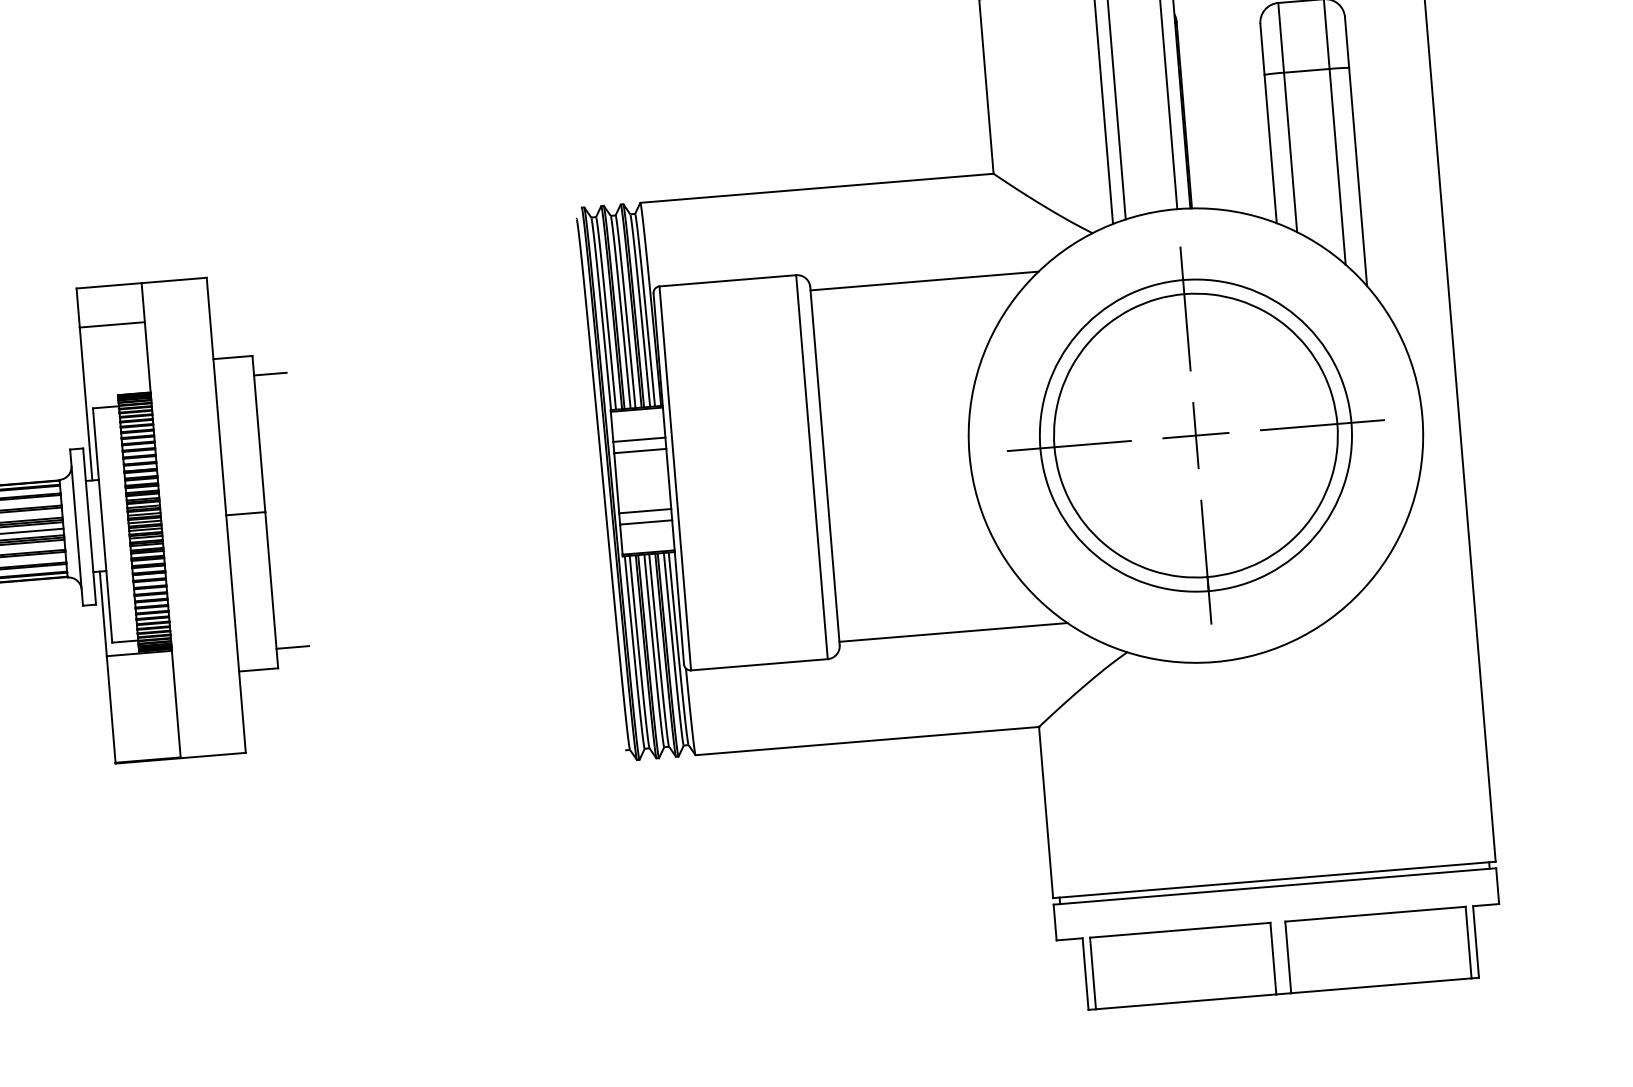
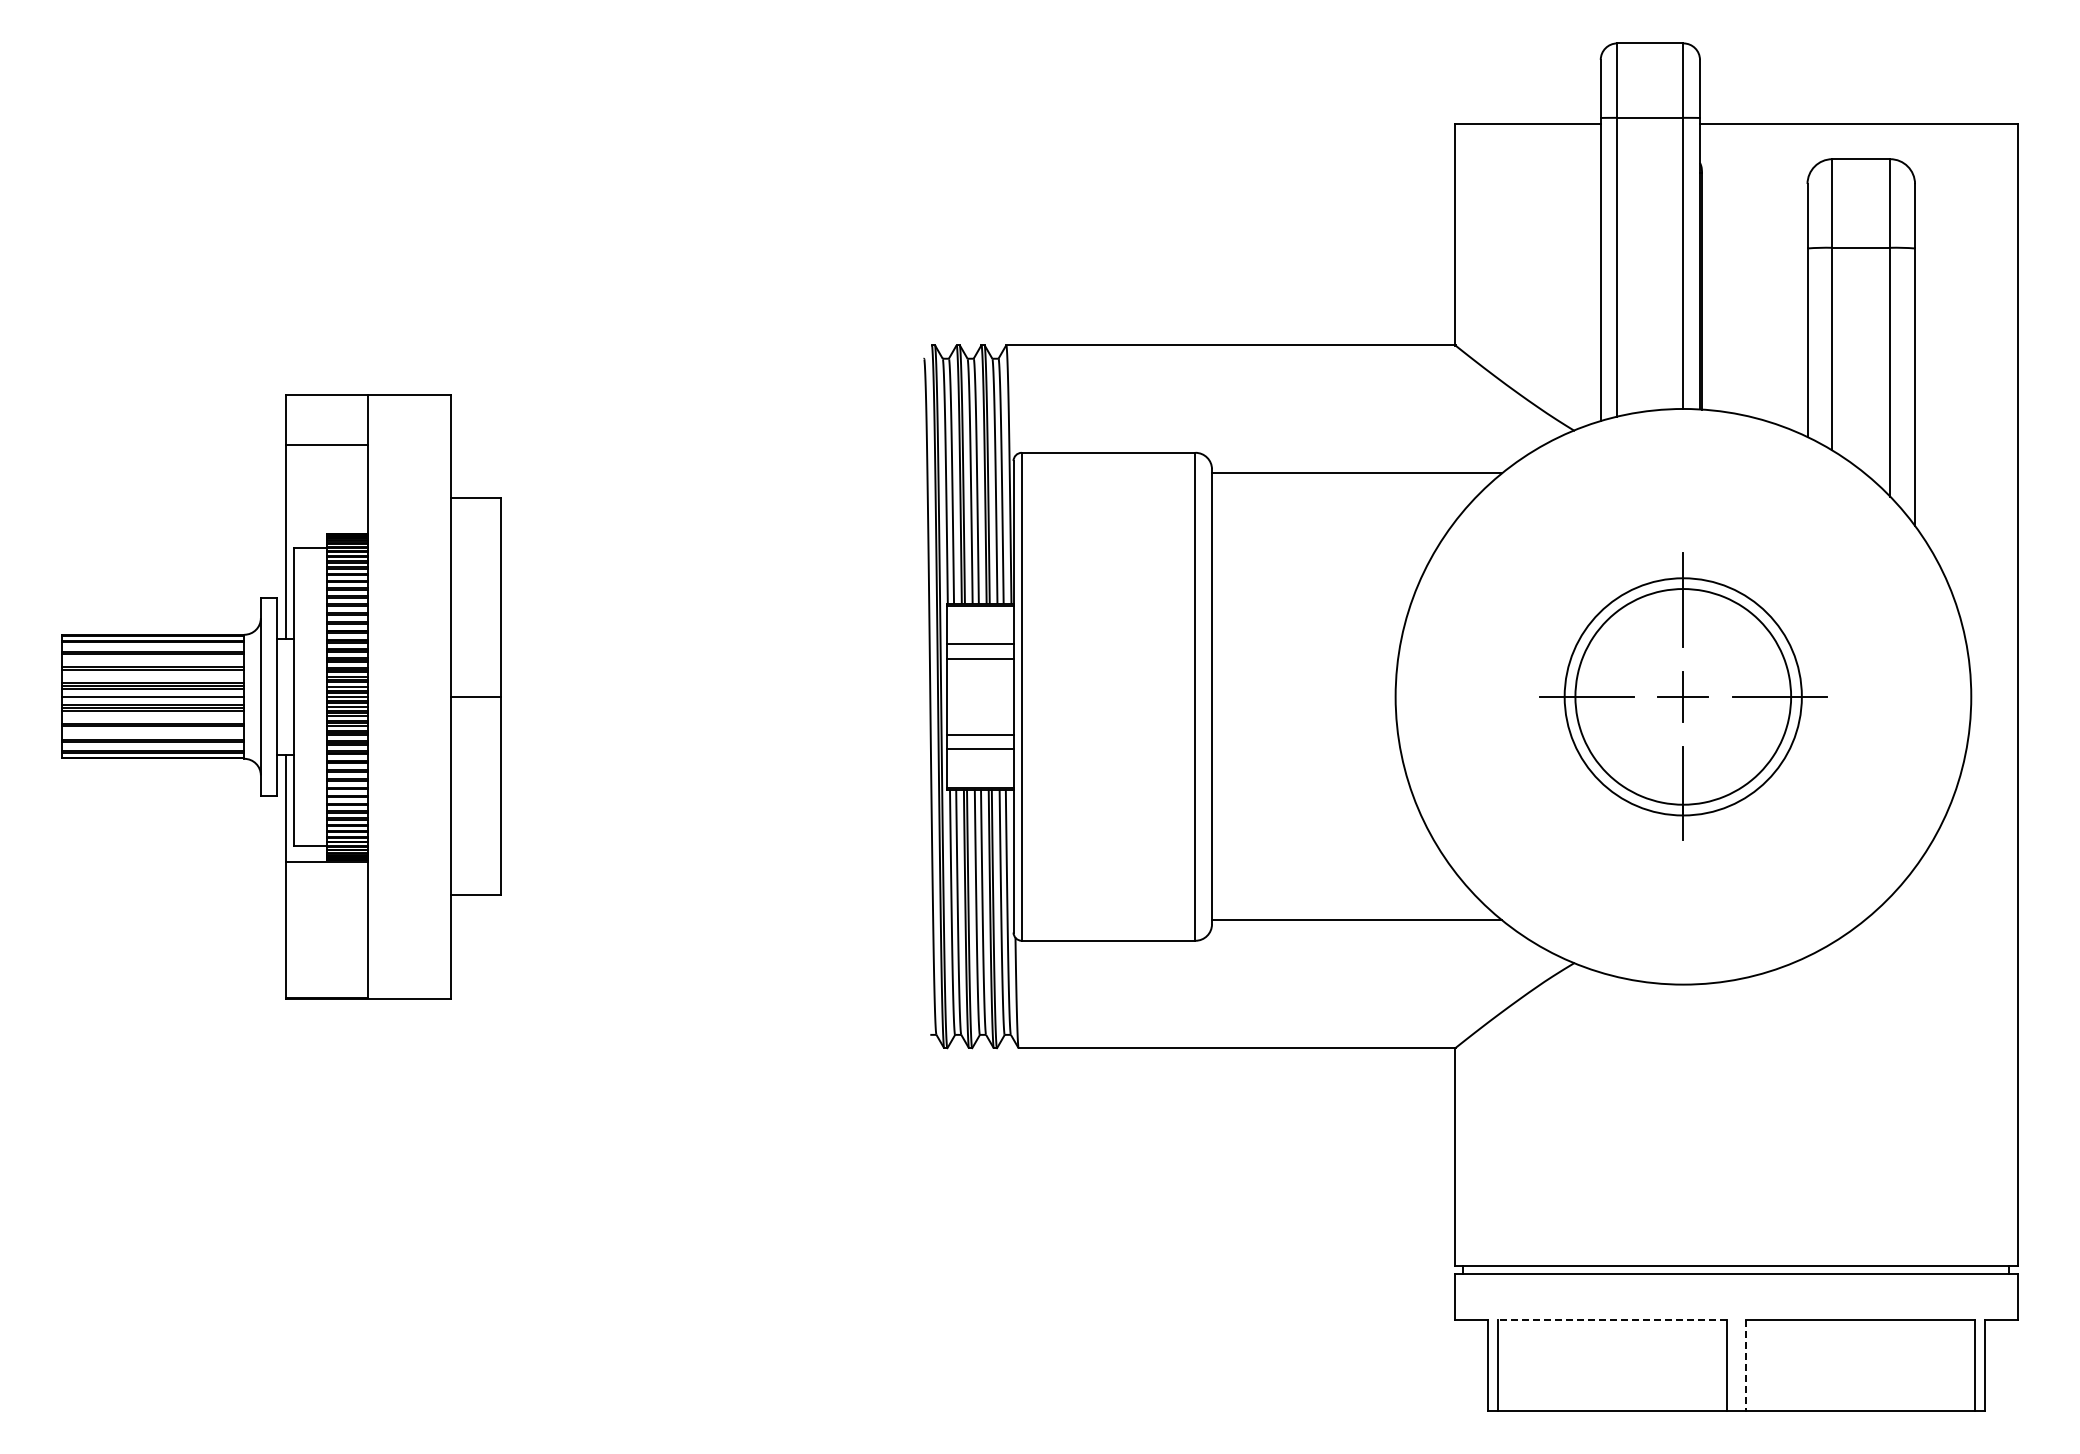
line: (270, 374) -> (521, 523), removed
part: (1195, 435) -> (1682, 696), size x0.6
line: (292, 647) -> (521, 870), removed
line: (1180, 930) -> (1612, 1319), solid -> dashed
line: (1288, 957) -> (1745, 1365), solid -> dashed

